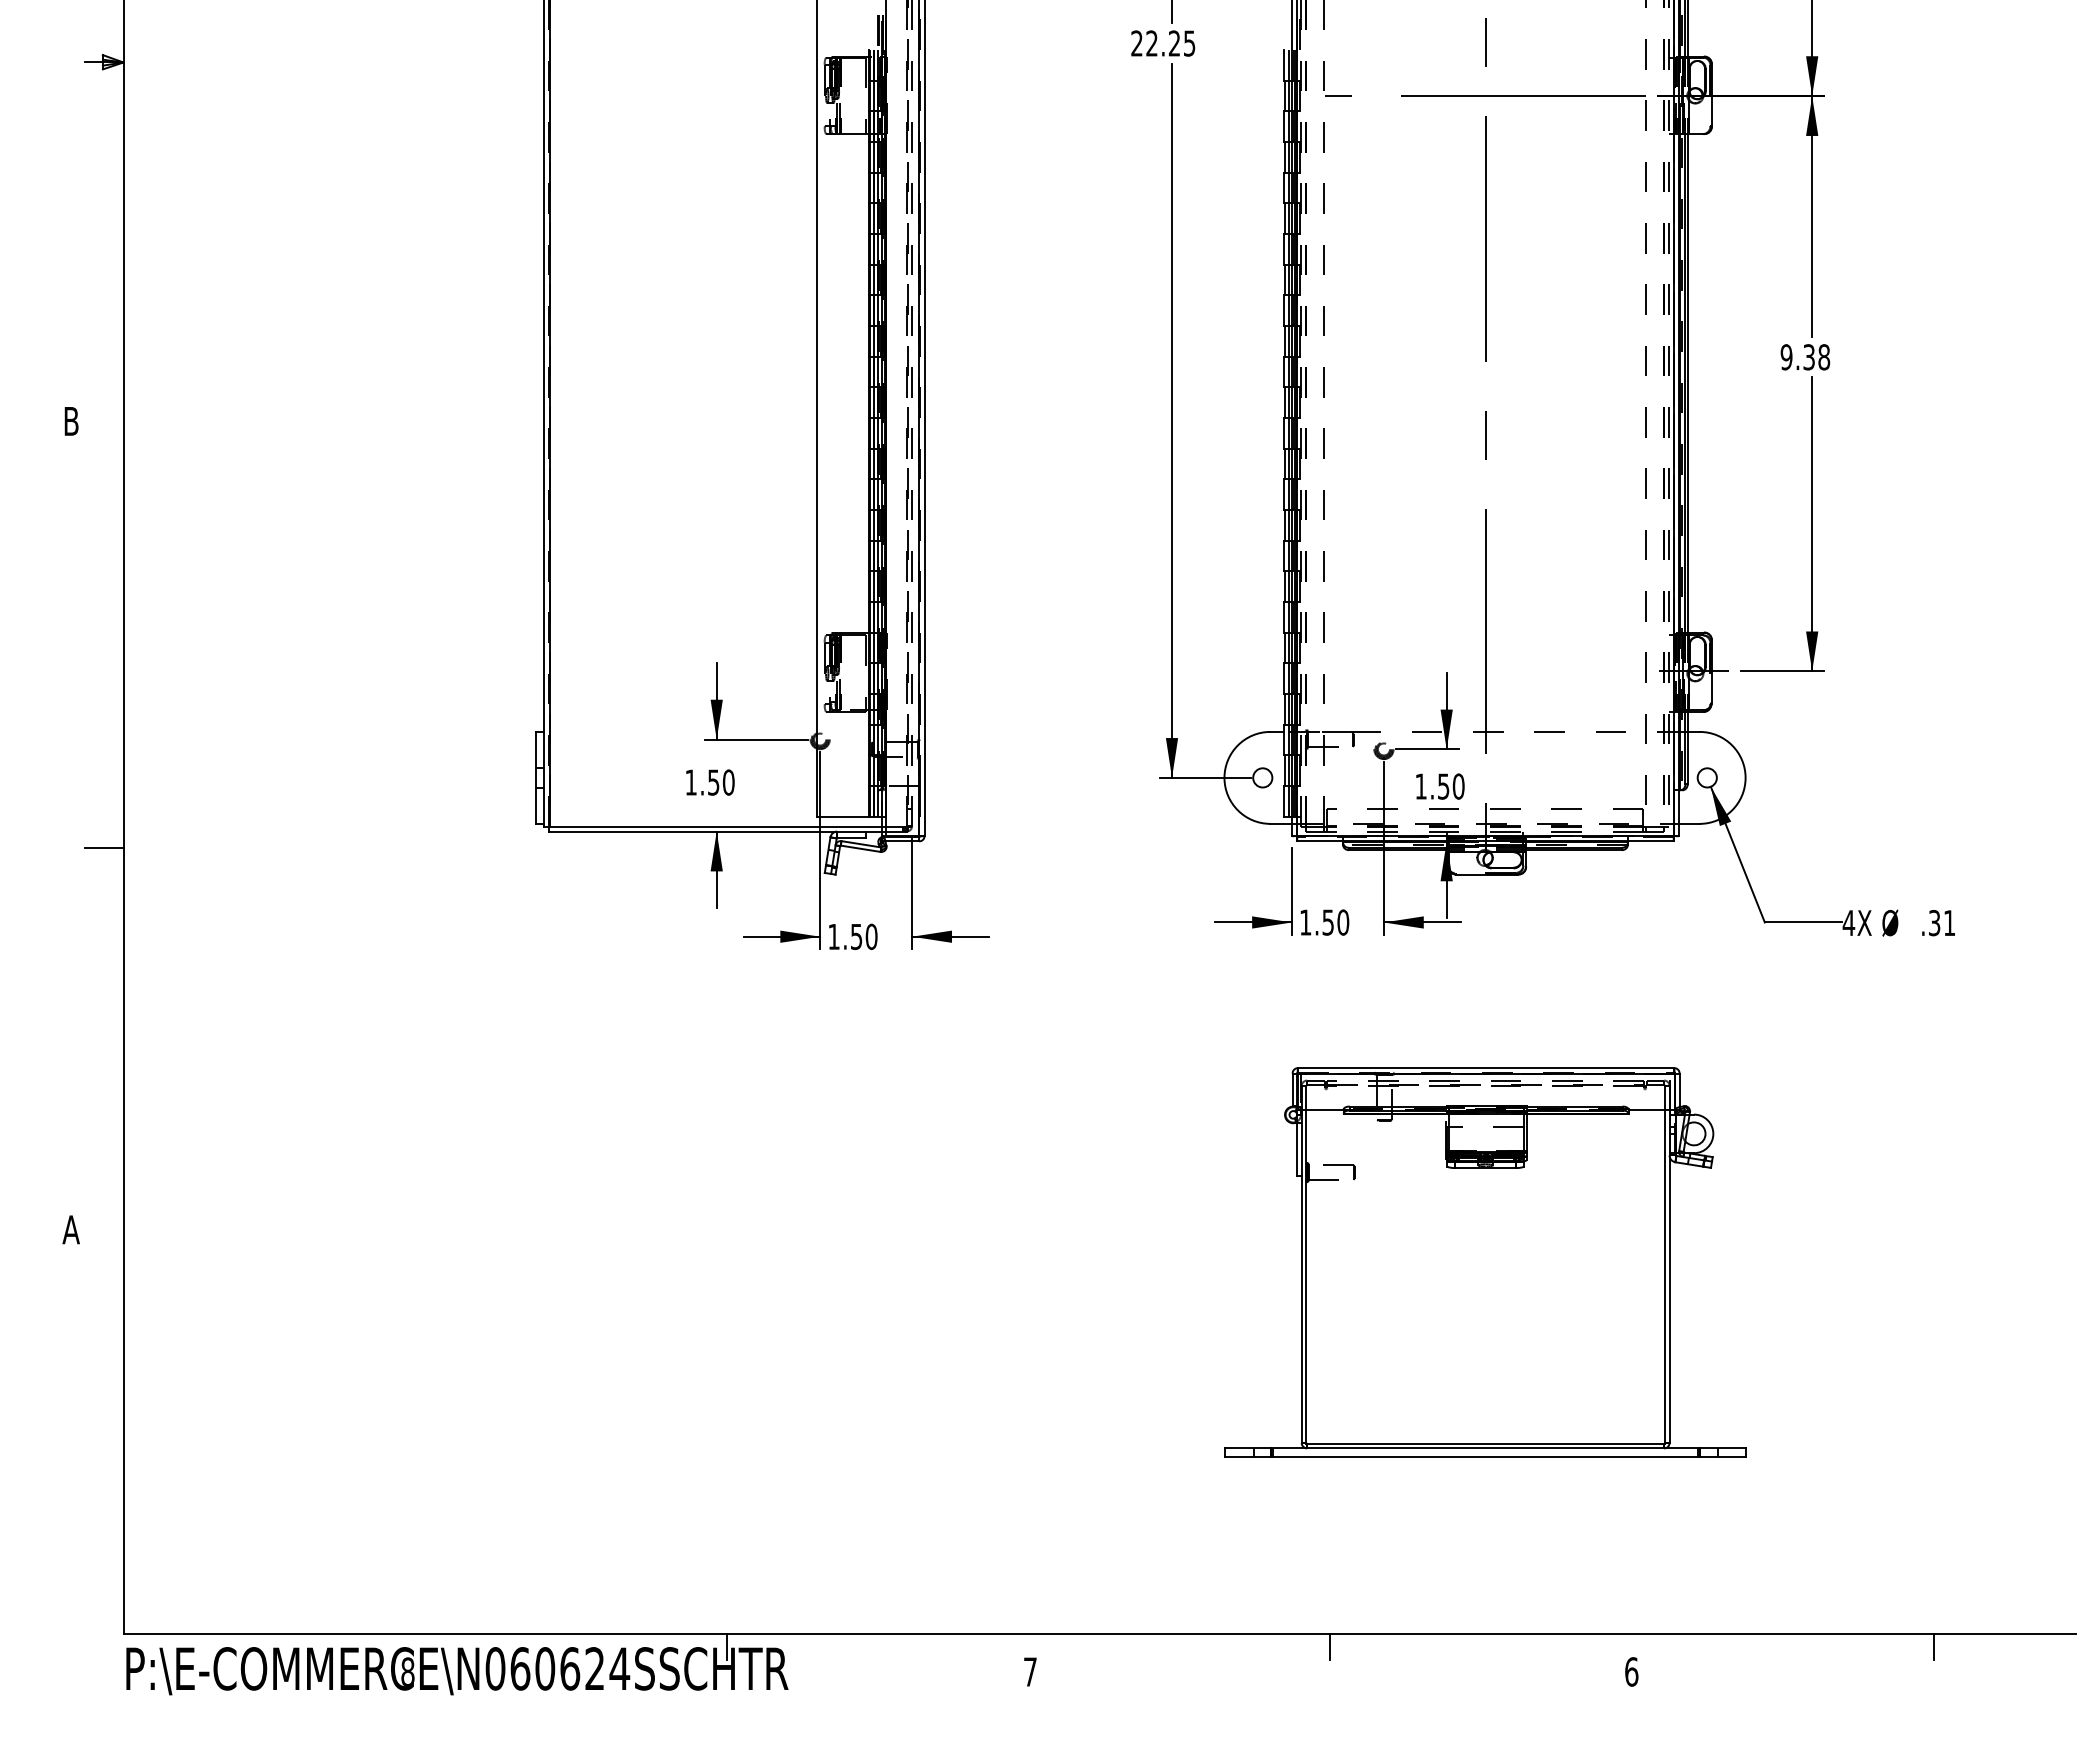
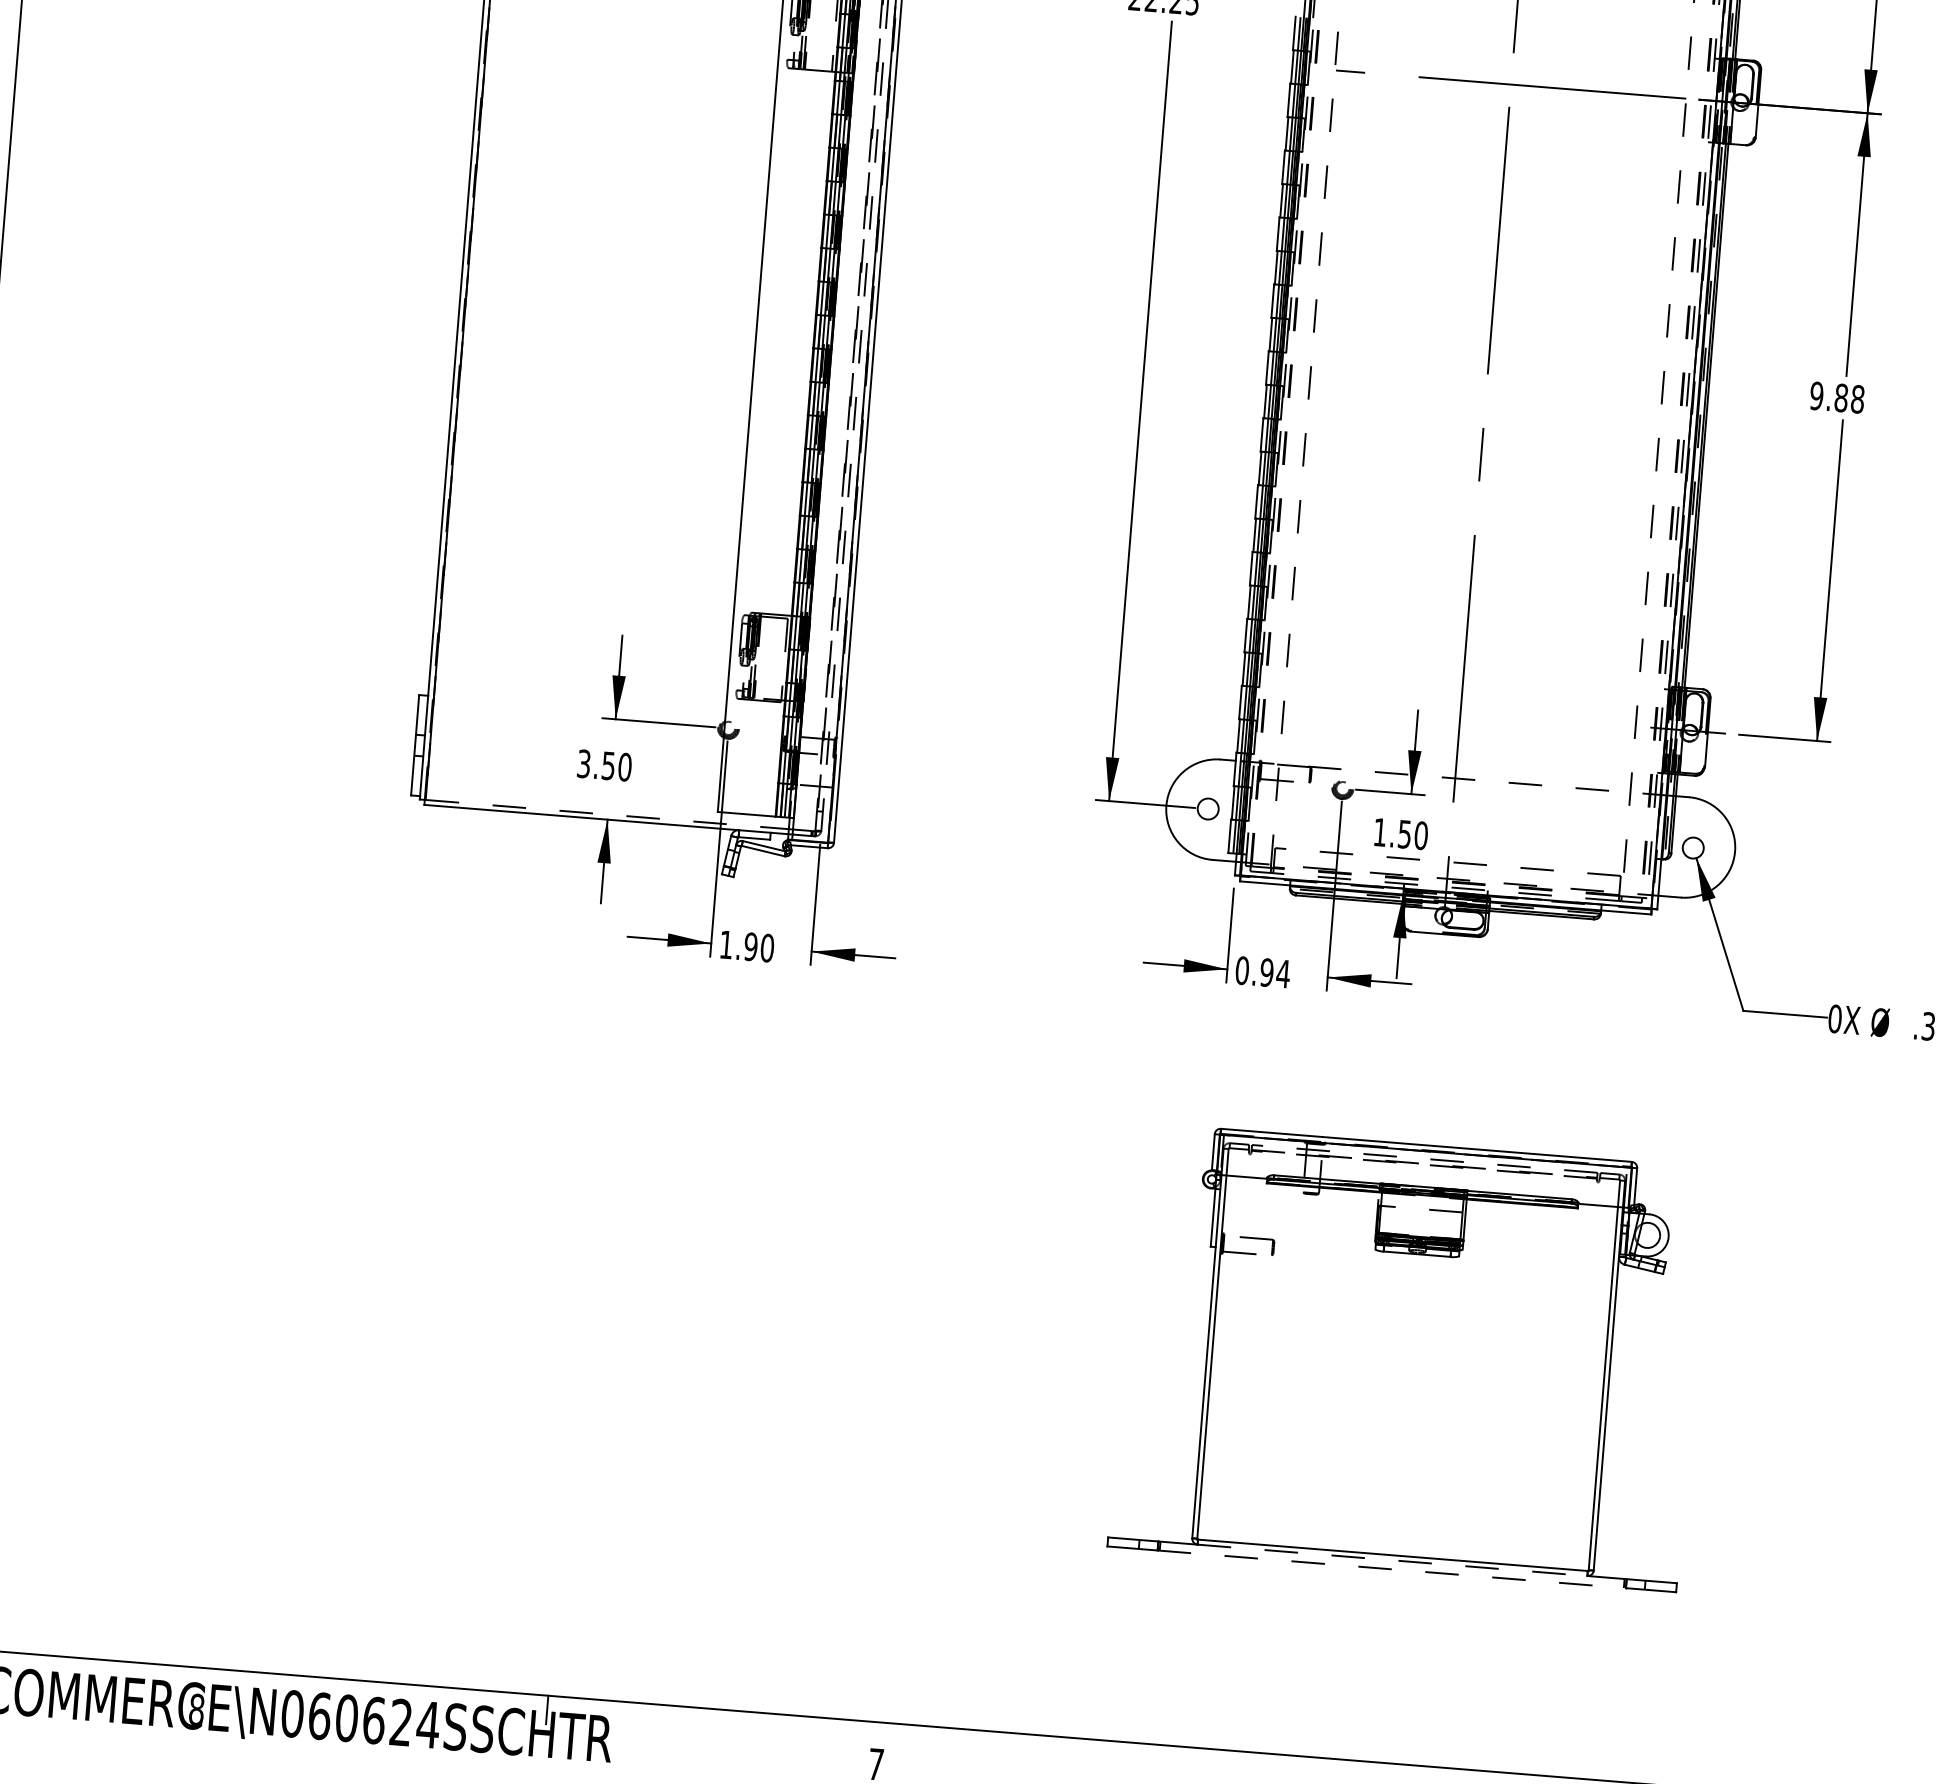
text: (1809, 357) -> (1841, 398), 9.38 -> 9.88
text: (690, 782) -> (583, 763), 1.50 -> 3.50
line: (718, 826) -> (609, 814), solid -> dashed
text: (1324, 922) -> (1262, 972), 1.50 -> 0.94
text: (1848, 923) -> (1834, 1019), 4X -> 0X
text: (856, 936) -> (750, 946), 1.50 -> 1.90
line: (1485, 1448) -> (1392, 1560), solid -> dashed
line: (1485, 1456) -> (1391, 1569), solid -> dashed
line: (1330, 1646) -> (1205, 1762), removed

